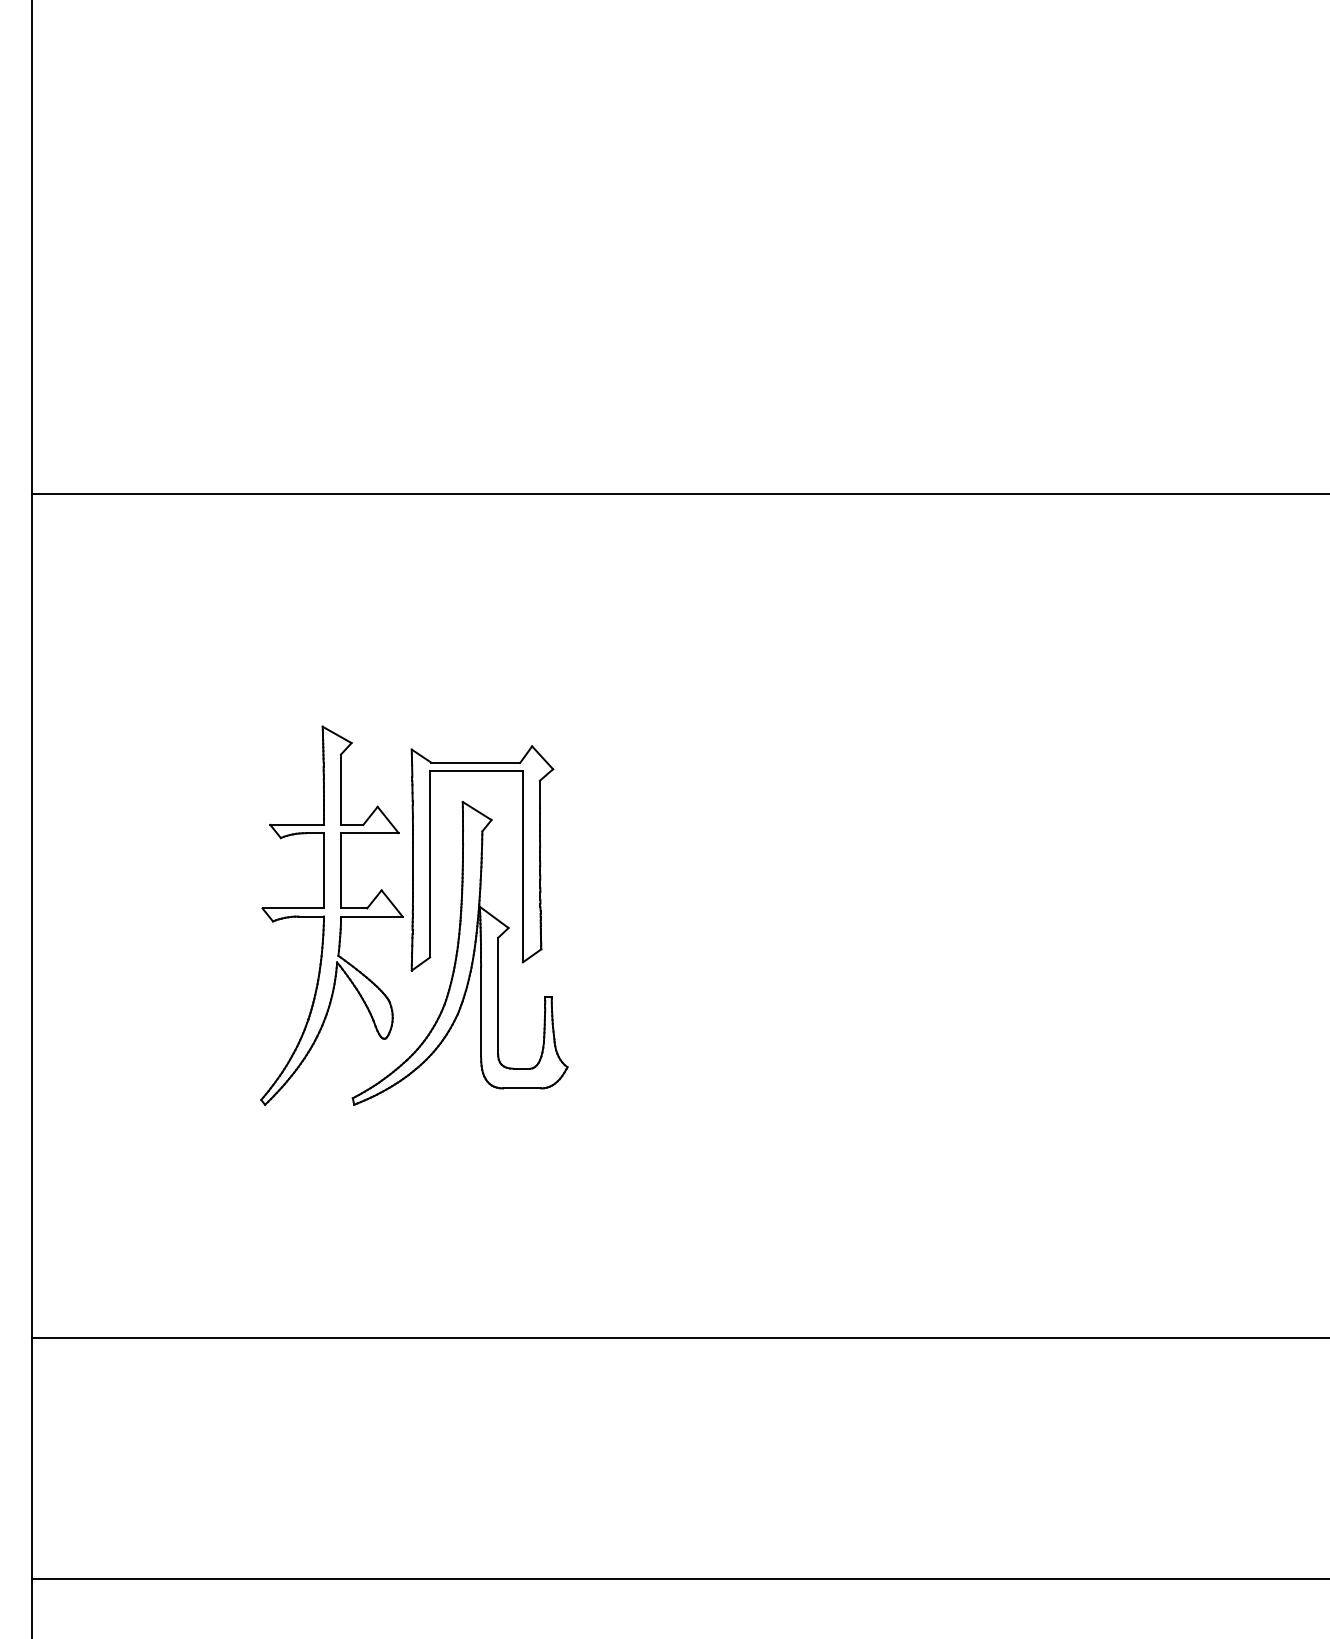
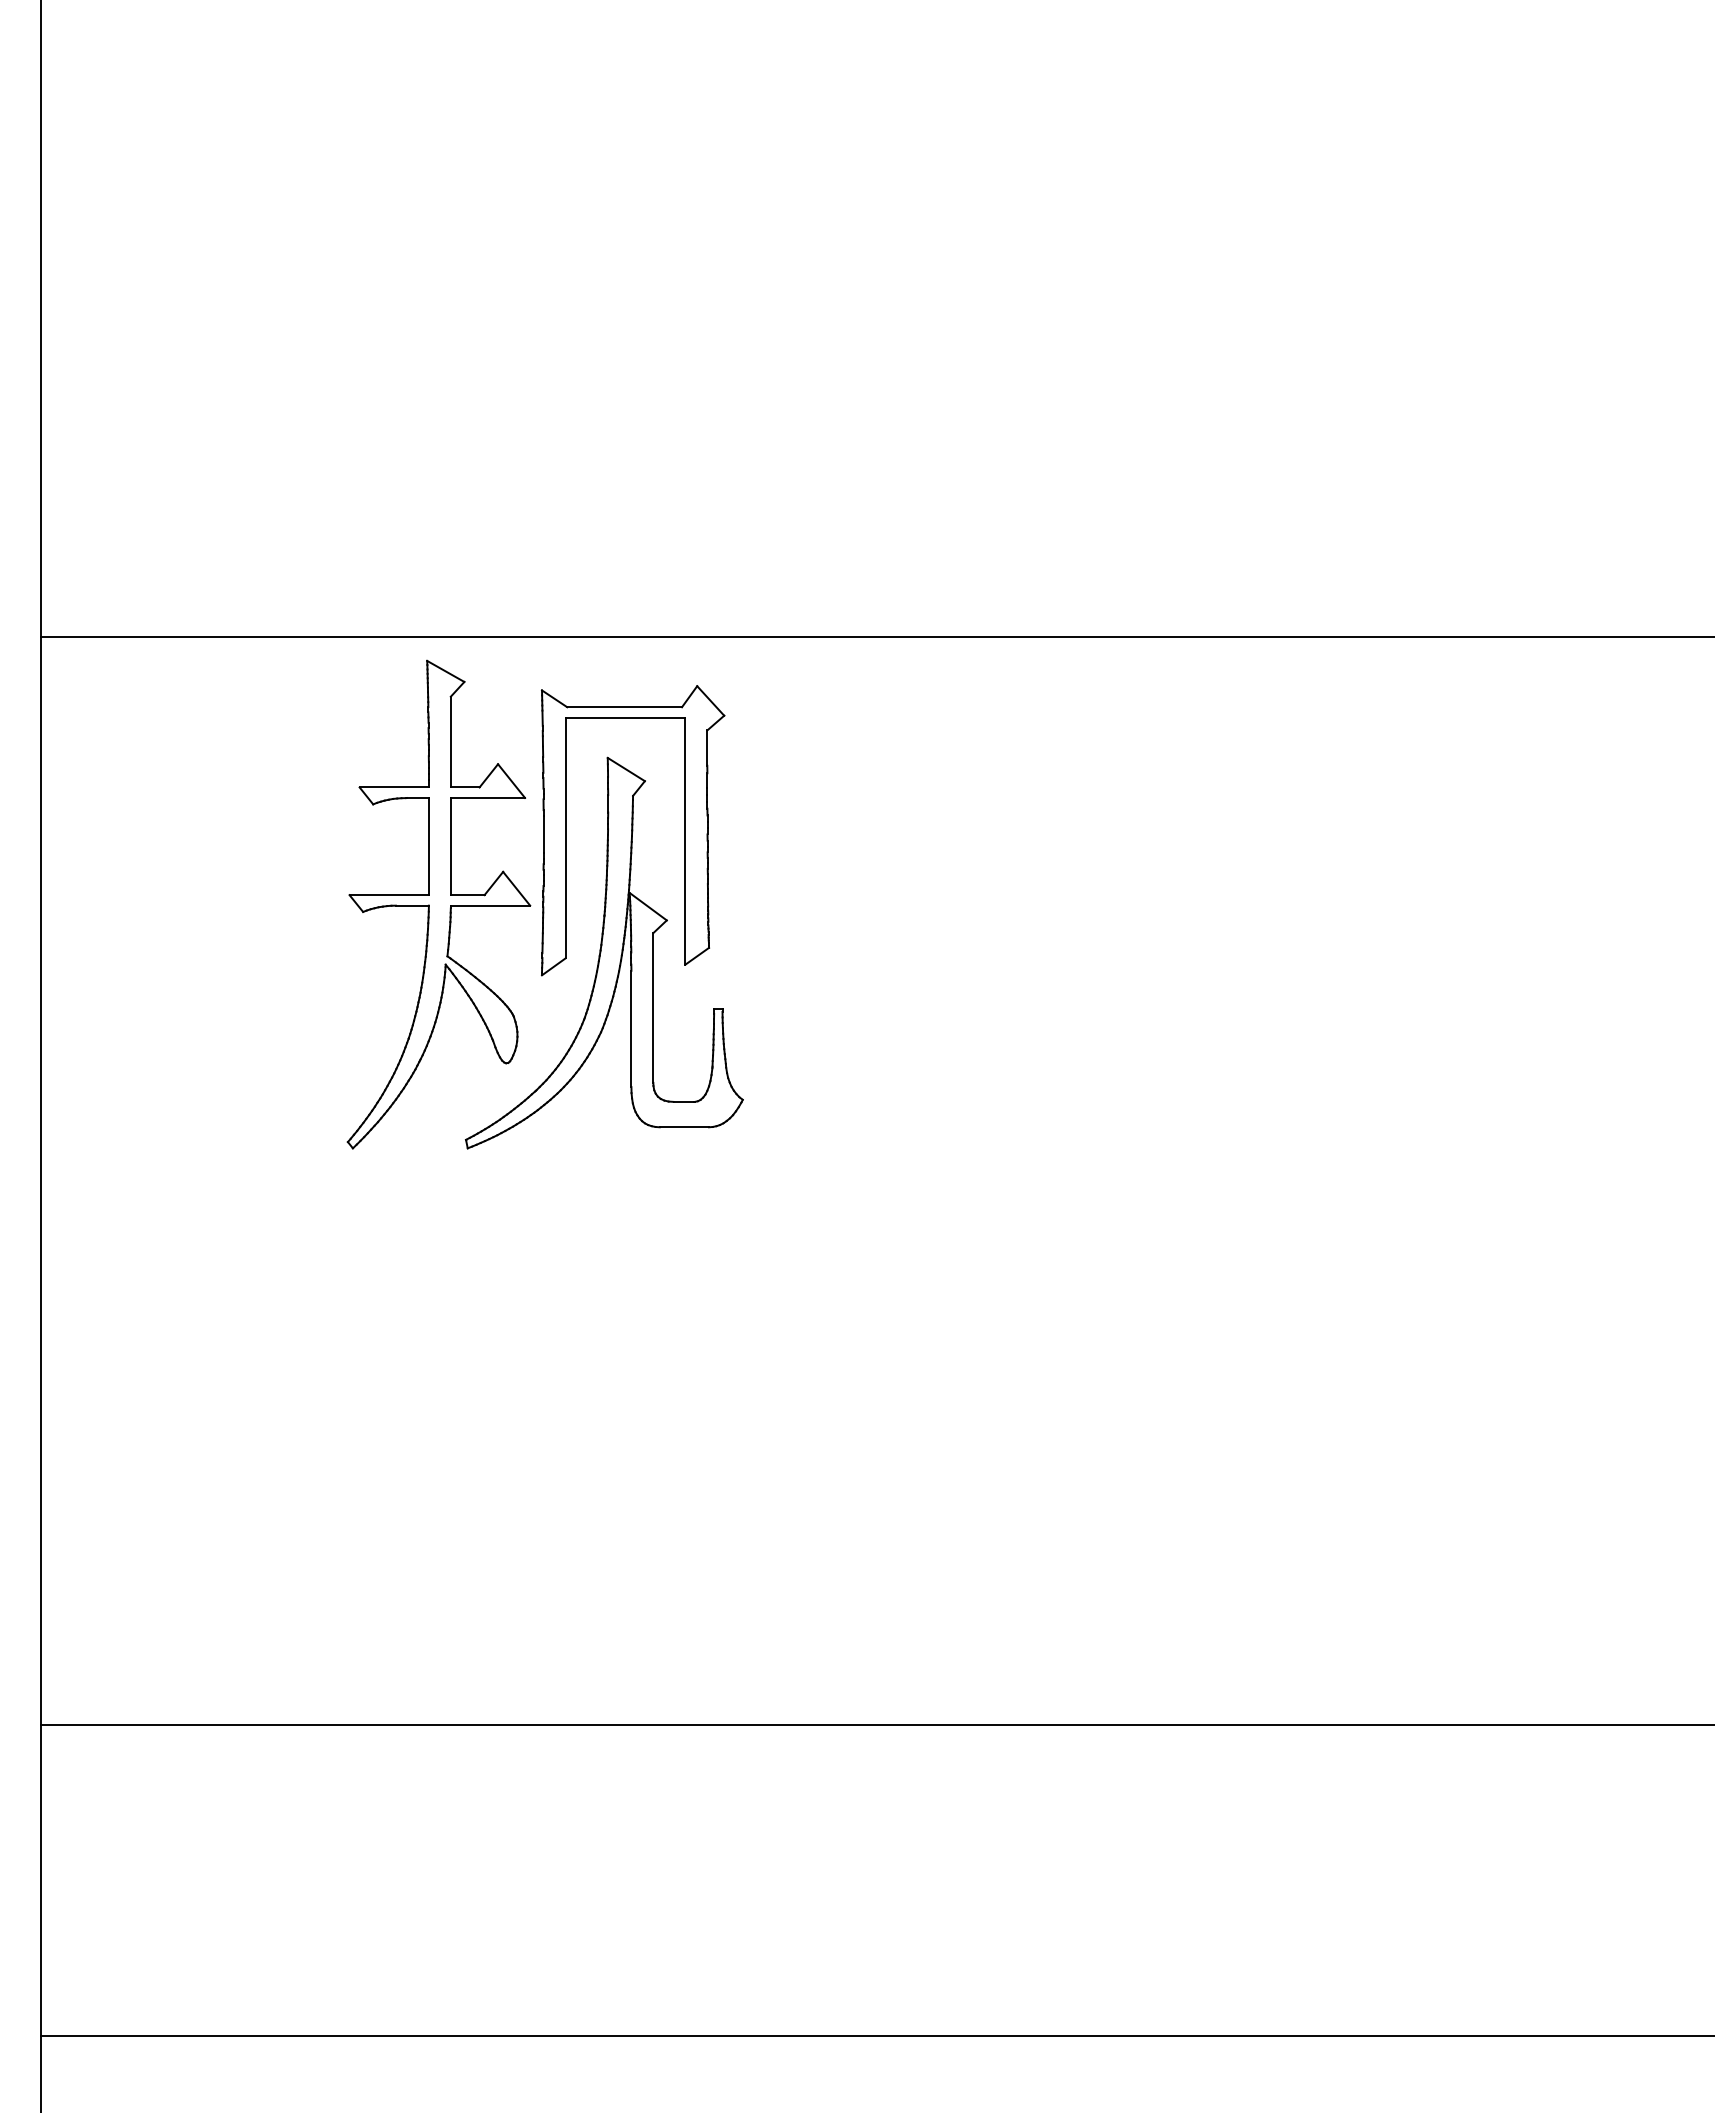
part: (413, 915) -> (544, 904), moved

